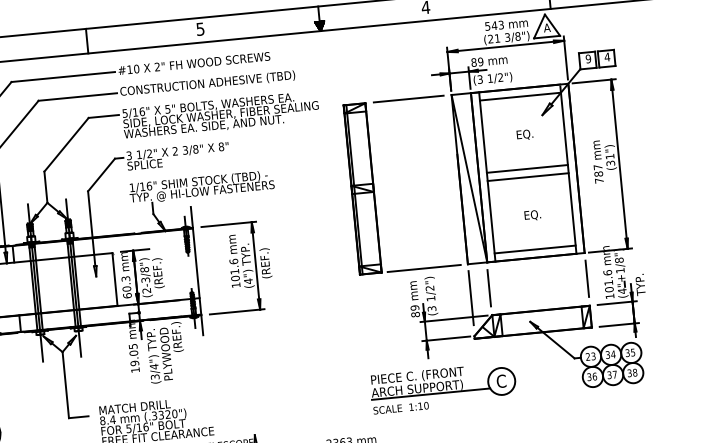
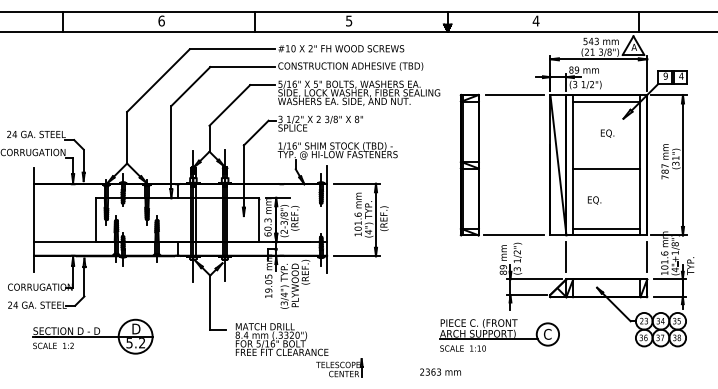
line: (526, 168) -> (606, 161), removed
text: (532, 215) -> (594, 200), moved
line: (471, 298) -> (550, 263), removed
part: (443, 388) -> (499, 335), moved

